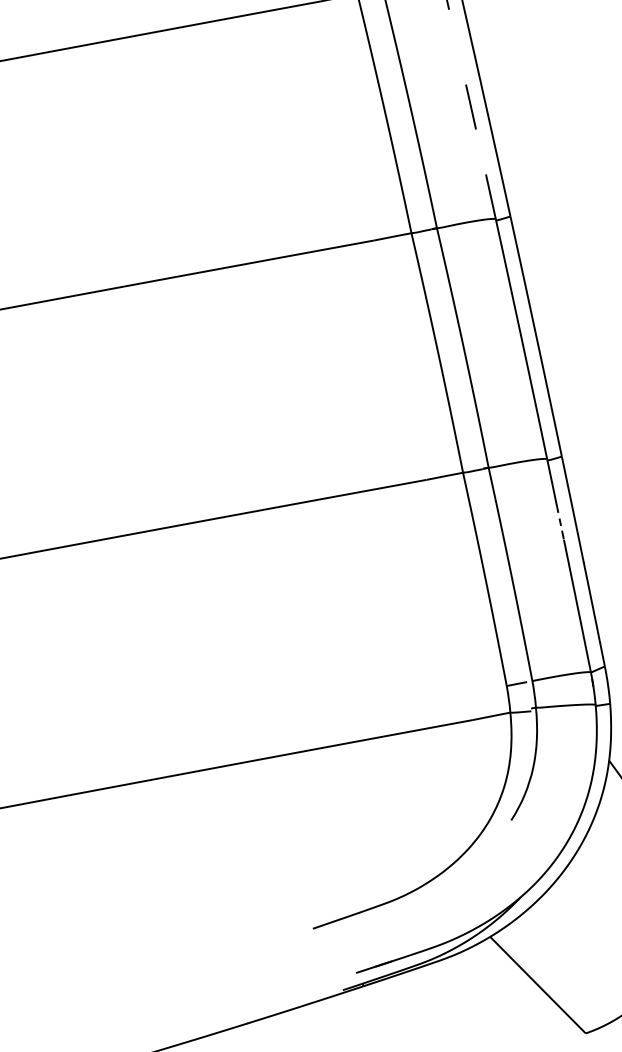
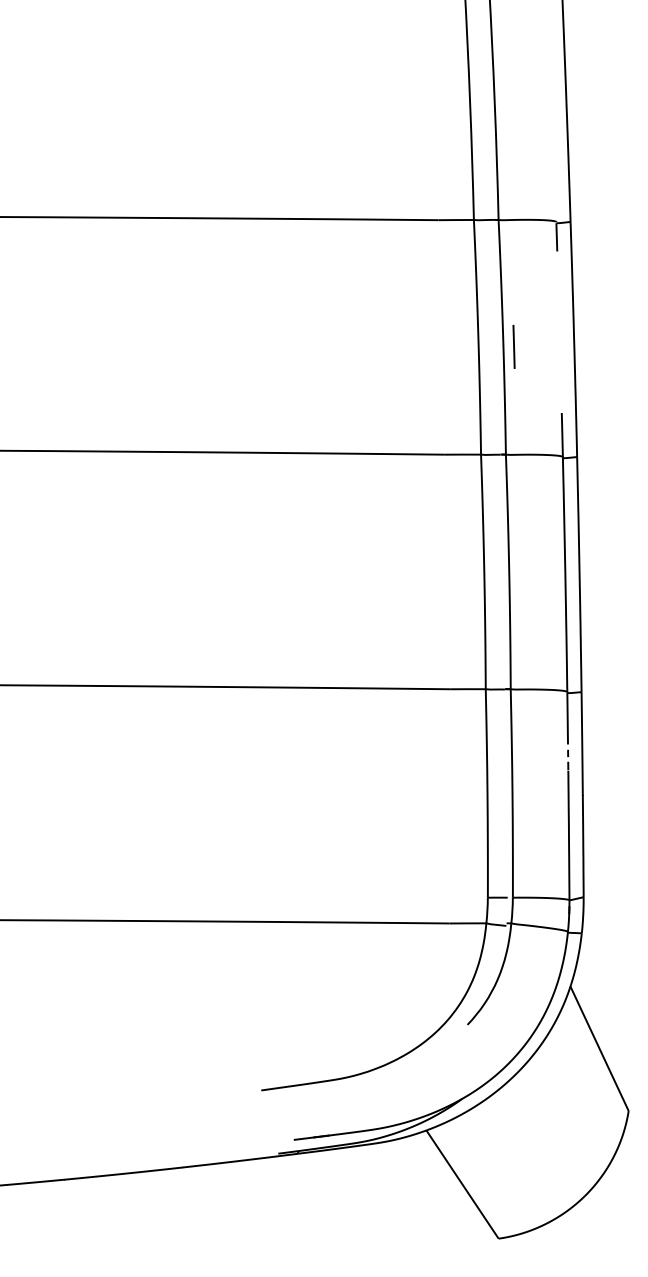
line: (470, 106) -> (513, 346), moved

